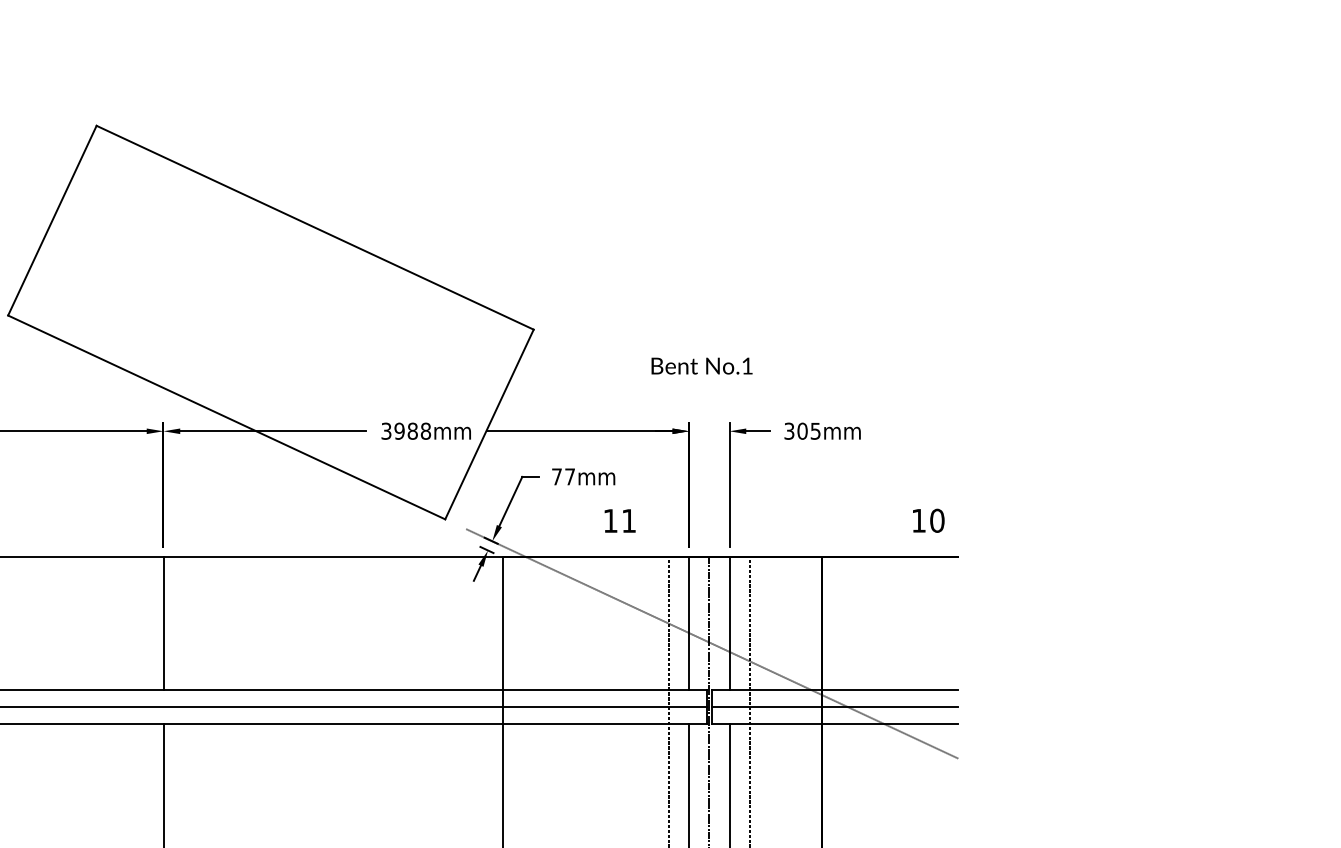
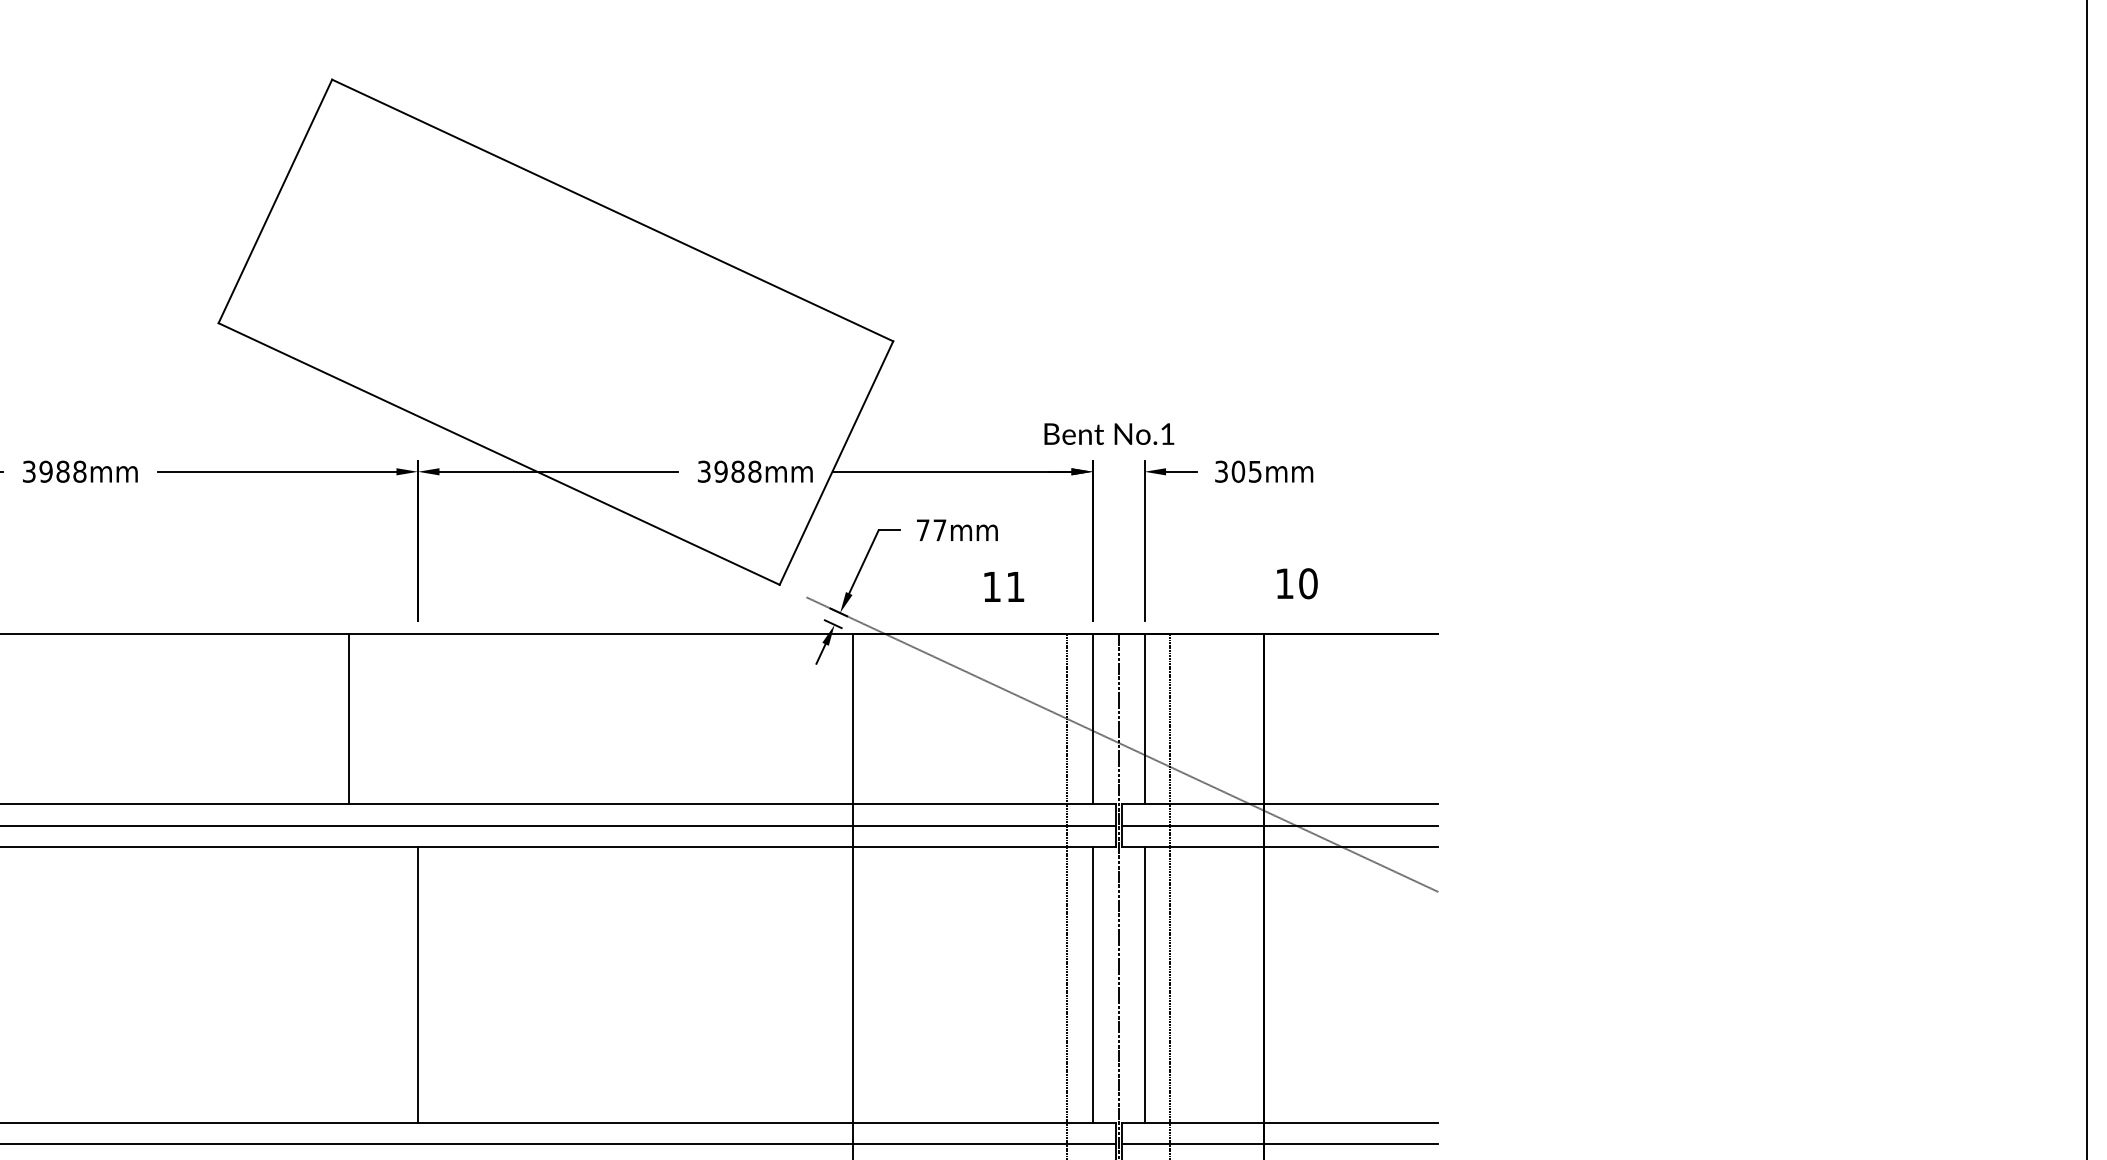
text: (702, 365) -> (1109, 433), moved
text: (928, 520) -> (1297, 583), moved
line: (163, 623) -> (349, 718), moved

